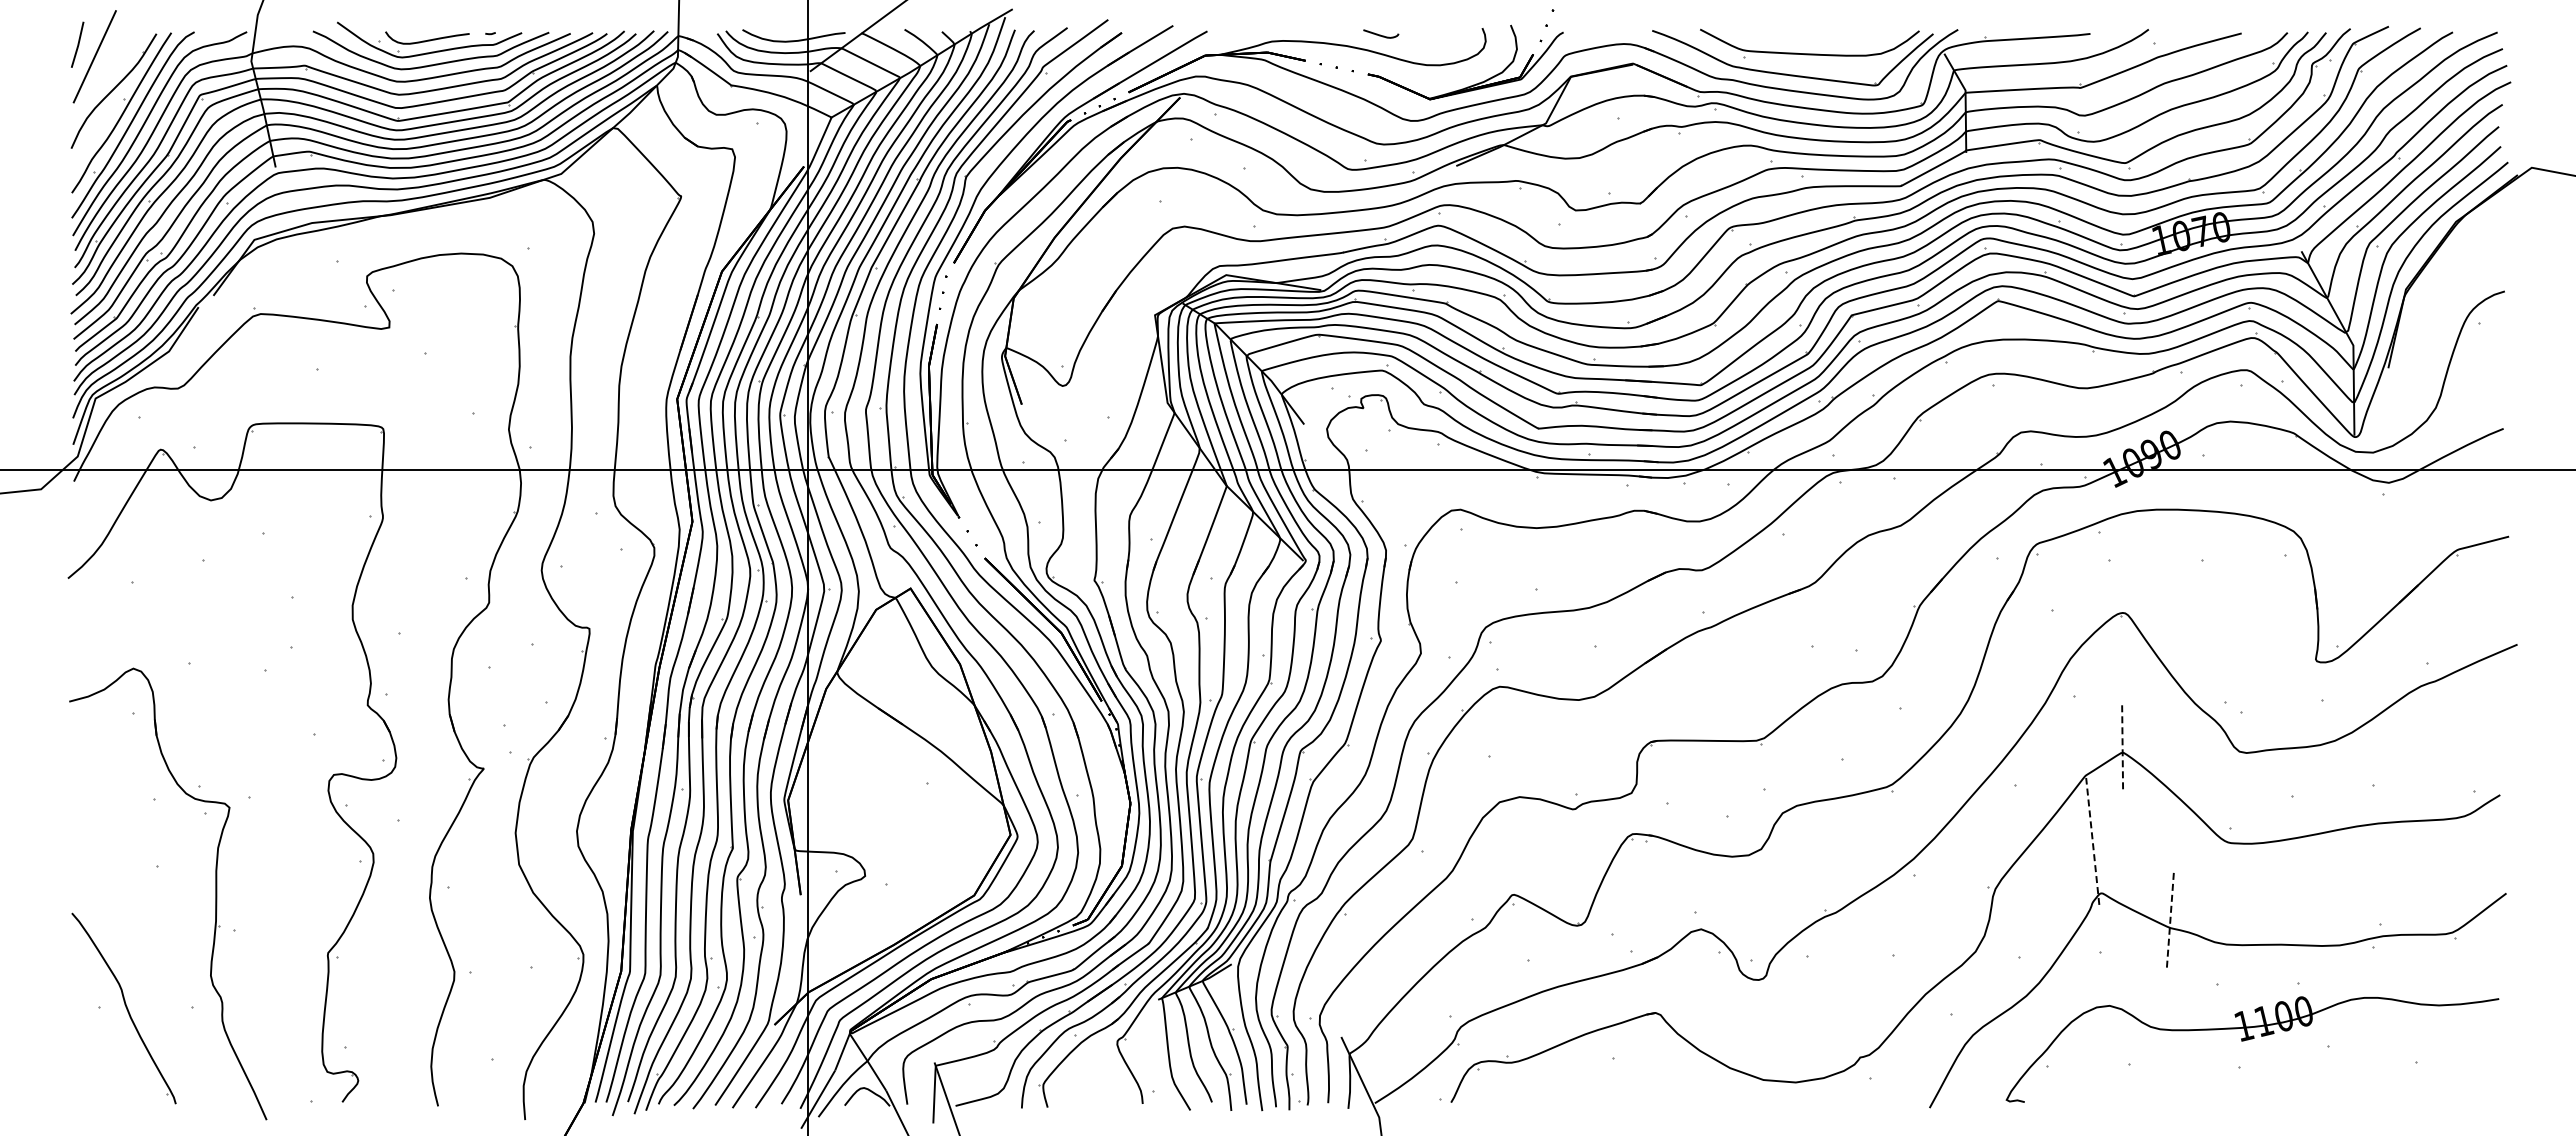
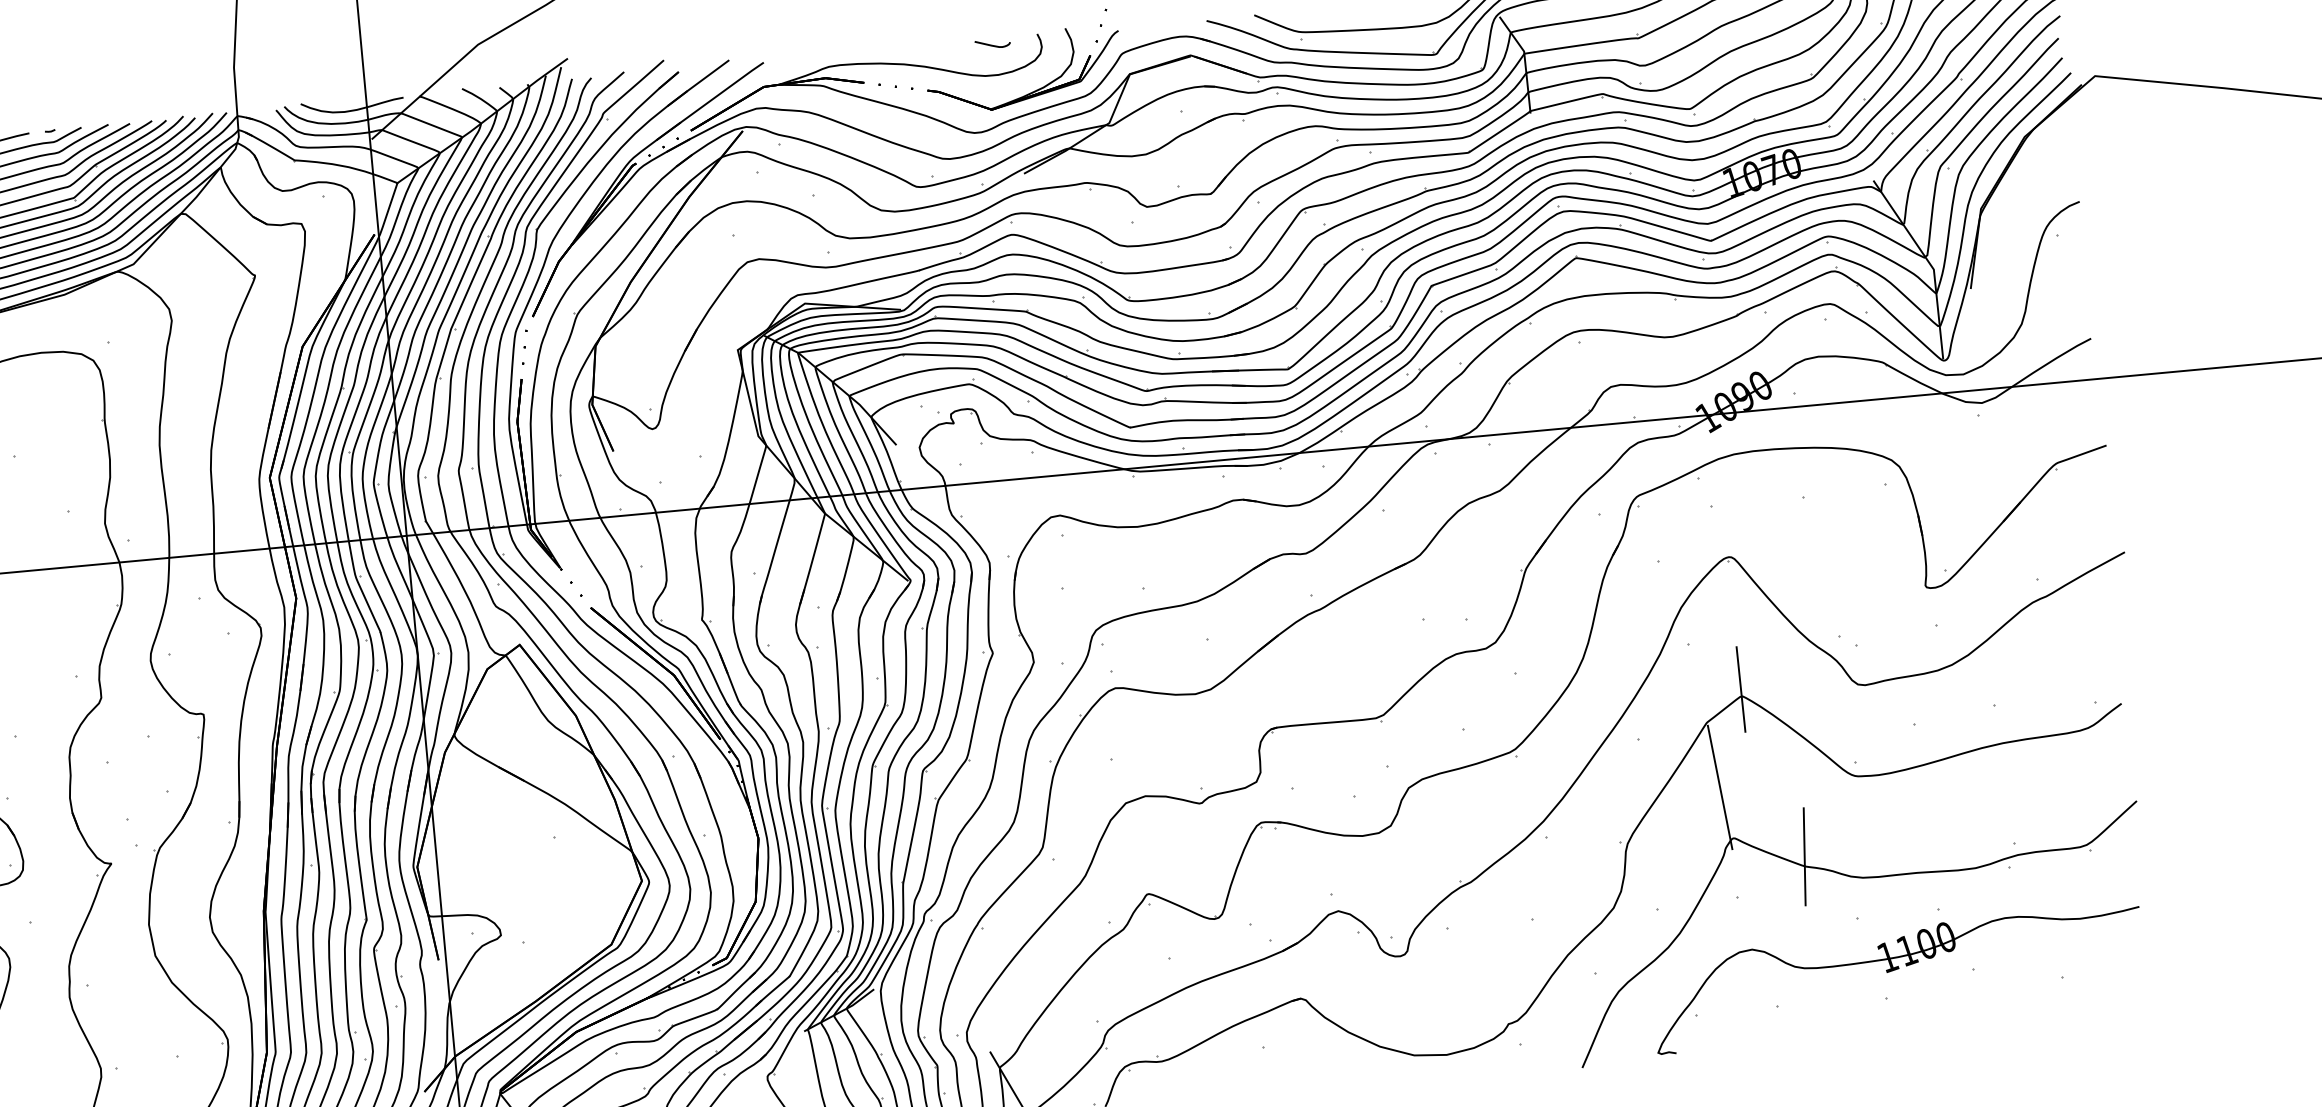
curve: (1380, 34) -> (992, 44), moved
line: (2122, 745) -> (1740, 689), dashed -> solid
line: (2092, 841) -> (1719, 787), dashed -> solid
line: (2170, 917) -> (1804, 856), dashed -> solid

